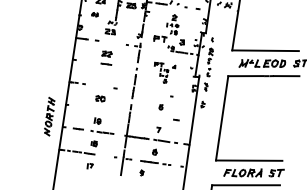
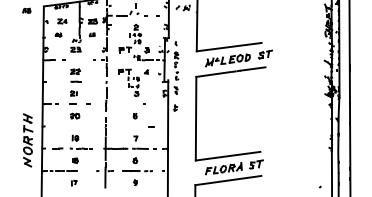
part: (128, 18) -> (91, 34), added
part: (164, 73) -> (133, 82), size x1.43
part: (101, 79) -> (73, 97), added
part: (49, 116) -> (28, 140), size x1.43
part: (141, 172) -> (135, 182), moved

